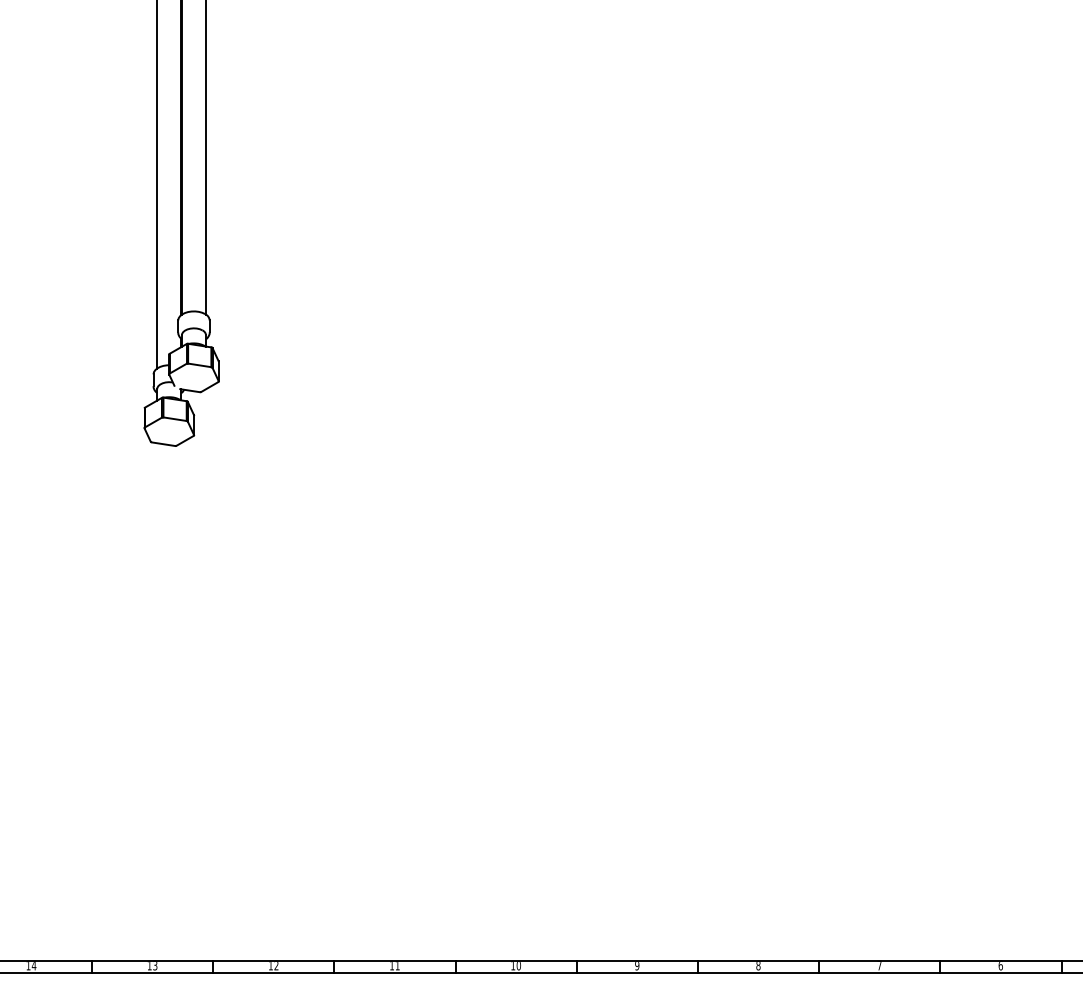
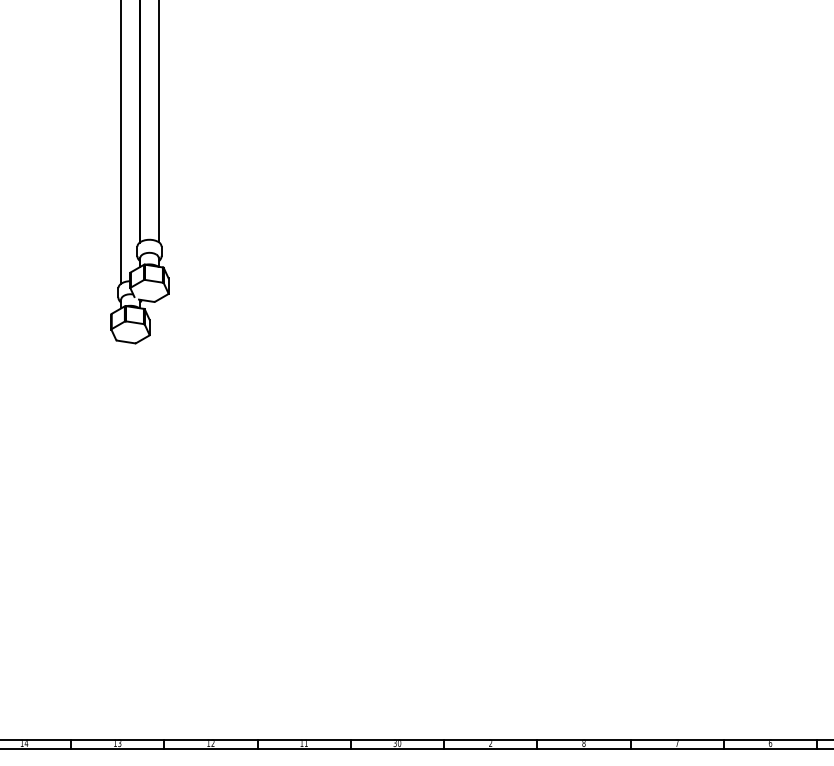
text: (513, 966) -> (395, 743), 10 -> 30
text: (637, 966) -> (490, 743), 9 -> 2

